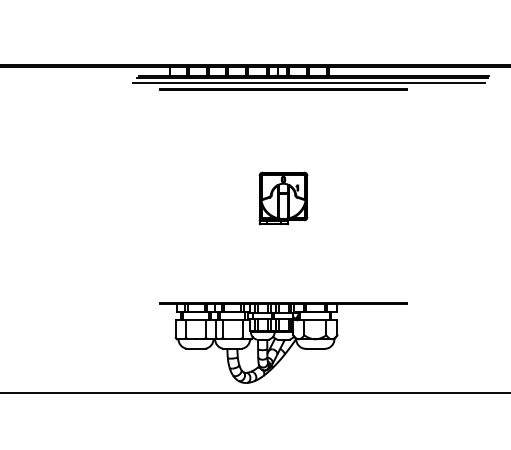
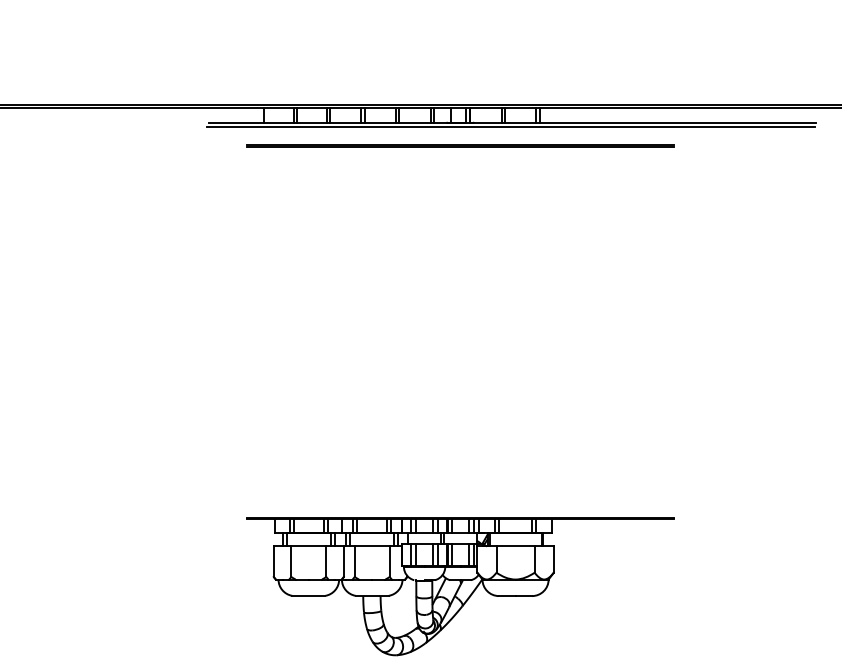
line: (308, 82) -> (503, 134), removed
part: (283, 198) -> (460, 335), removed

